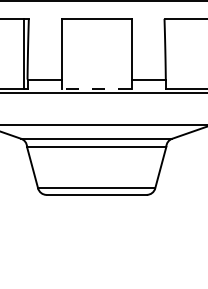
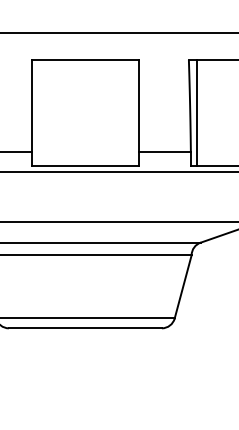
line: (169, 53) -> (196, 112), added
line: (96, 88) -> (85, 165), dashed -> solid

